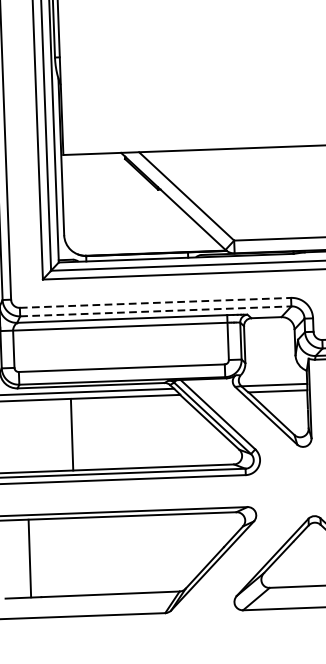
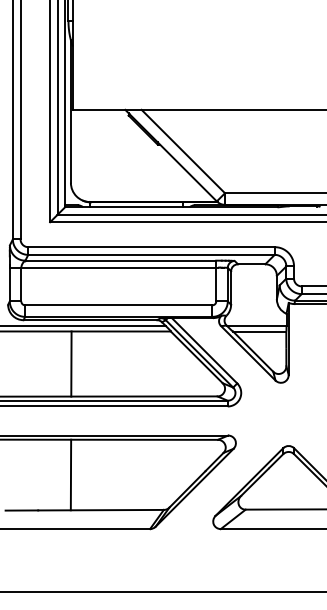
line: (156, 303) -> (152, 247), dashed -> solid
line: (156, 310) -> (152, 254), dashed -> solid
line: (29, 557) -> (70, 474), moved

